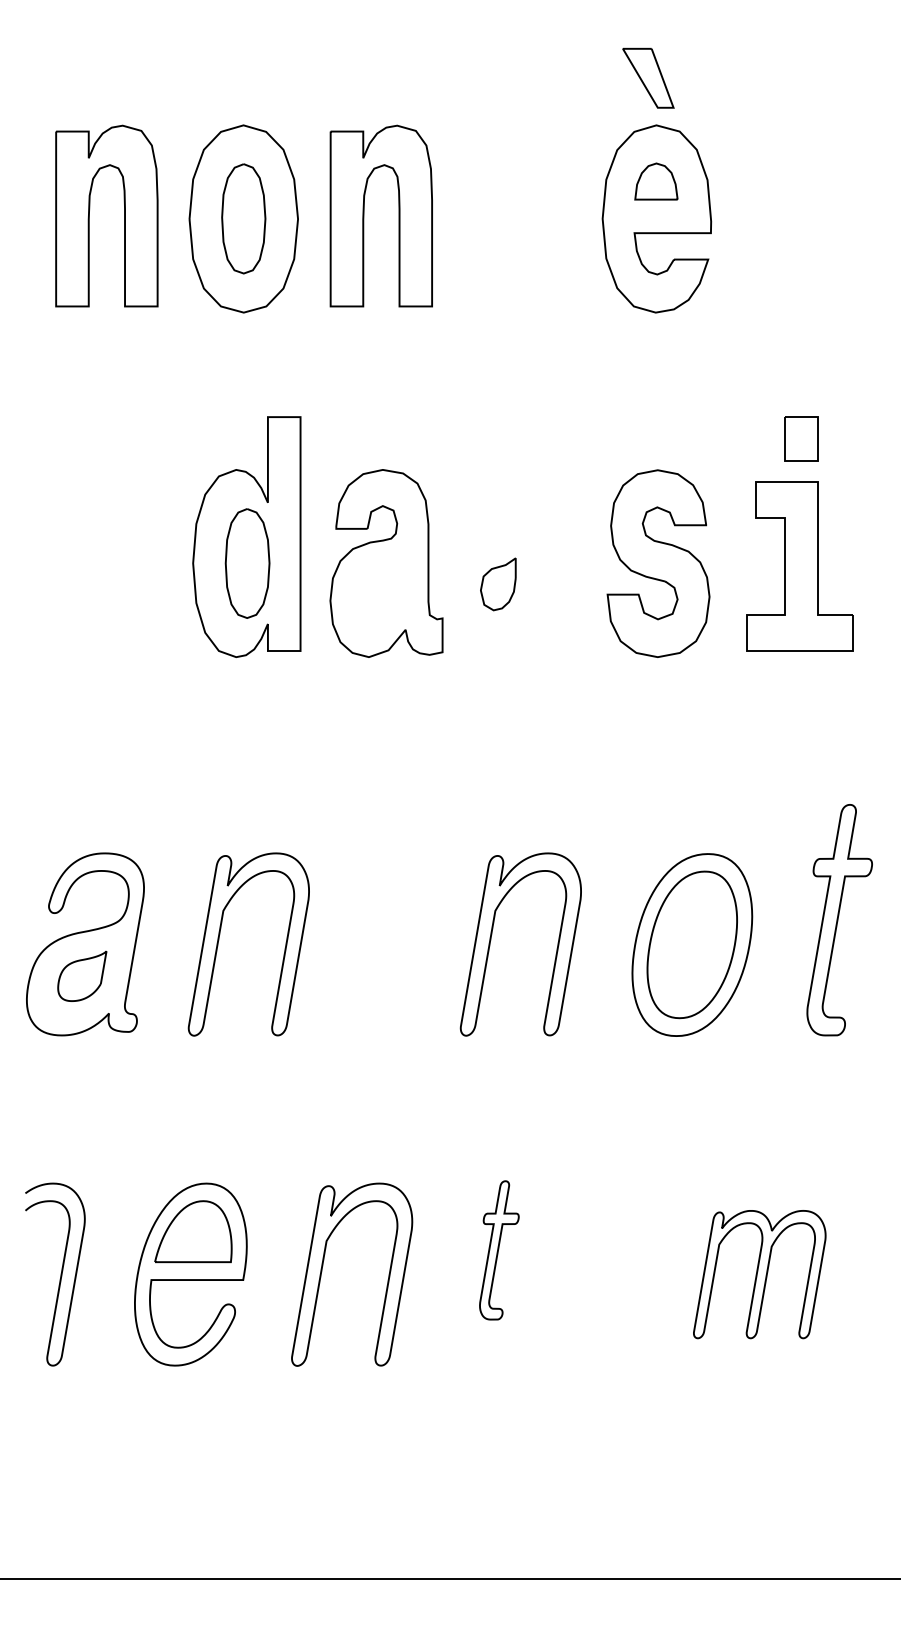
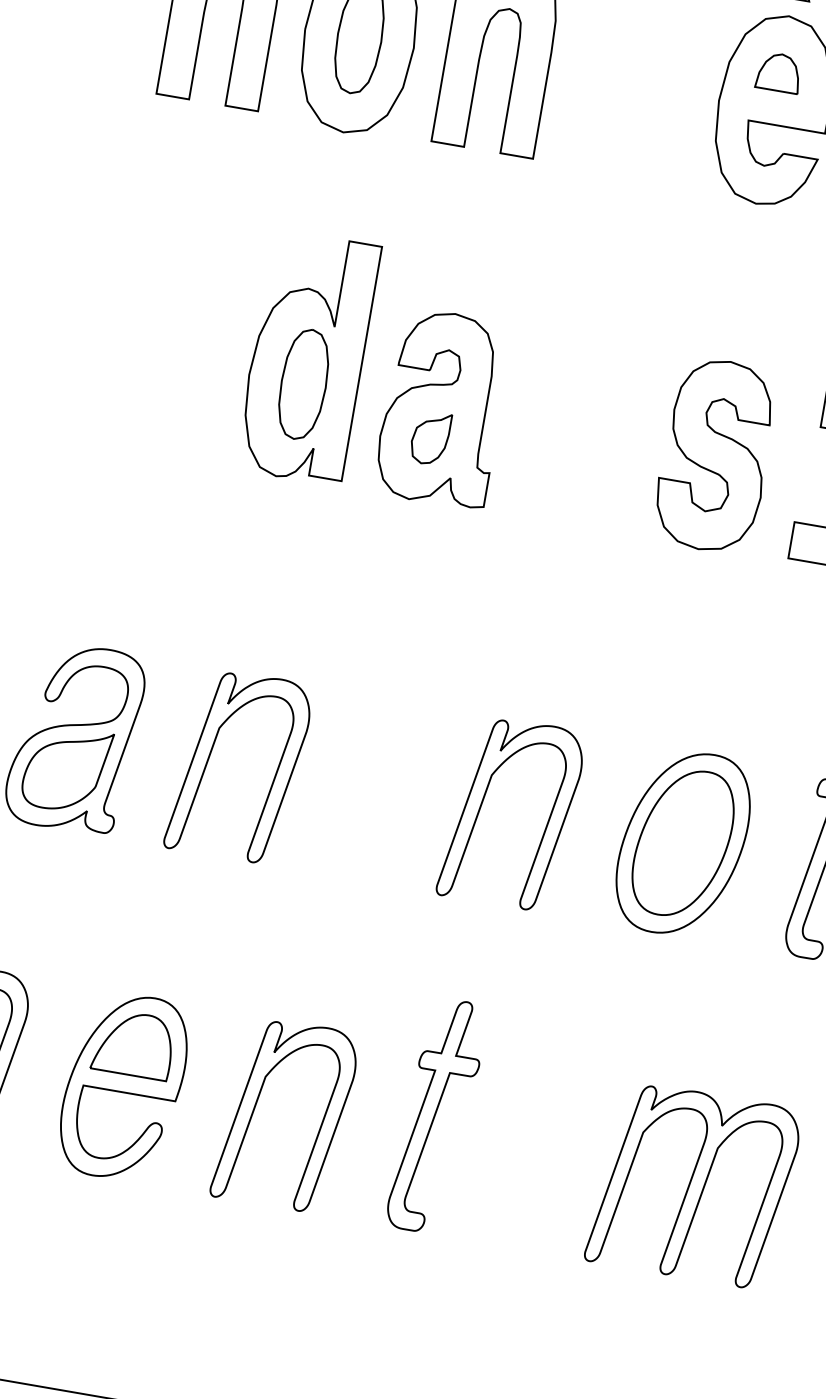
part: (498, 584) -> (430, 438), moved
part: (82, 976) -> (66, 769), size x1.67
part: (499, 1250) -> (437, 1116), size x1.67
part: (759, 1274) -> (693, 1185), size x1.43

